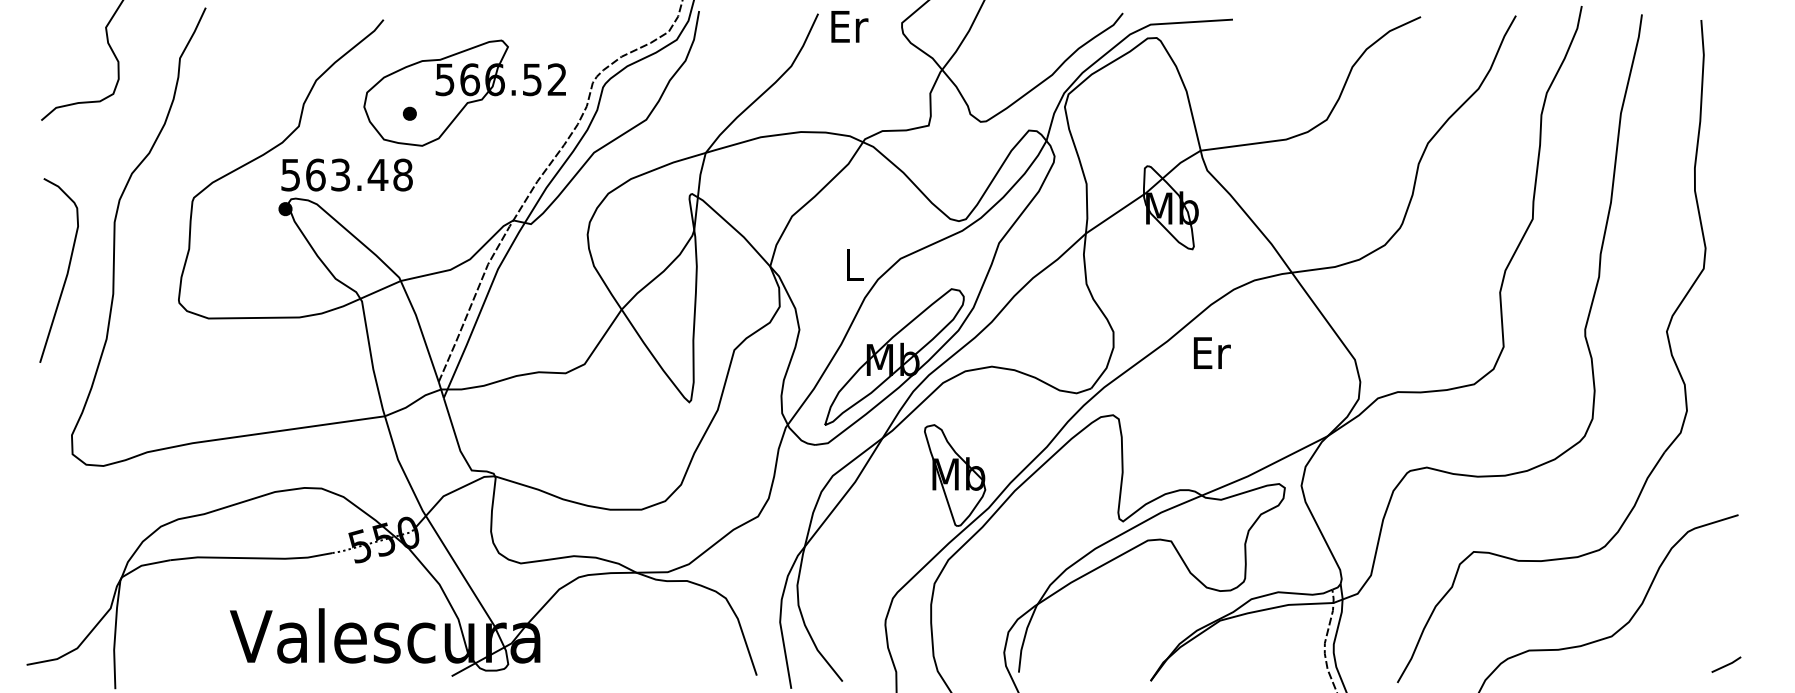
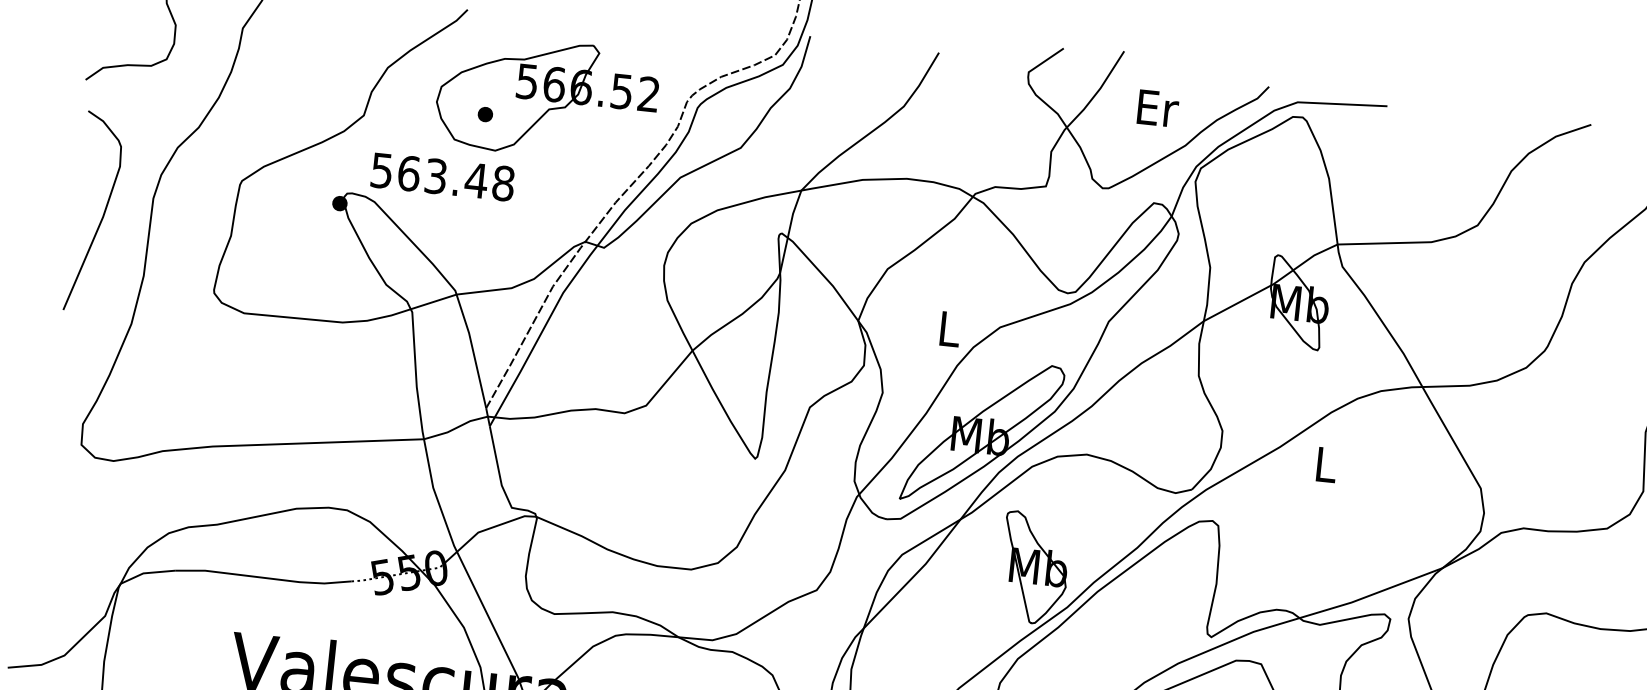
text: (849, 26) -> (1157, 108), moved
text: (346, 174) -> (442, 176), moved
curve: (66, 273) -> (102, 216), moved
text: (1211, 352) -> (1326, 464), Er -> L

